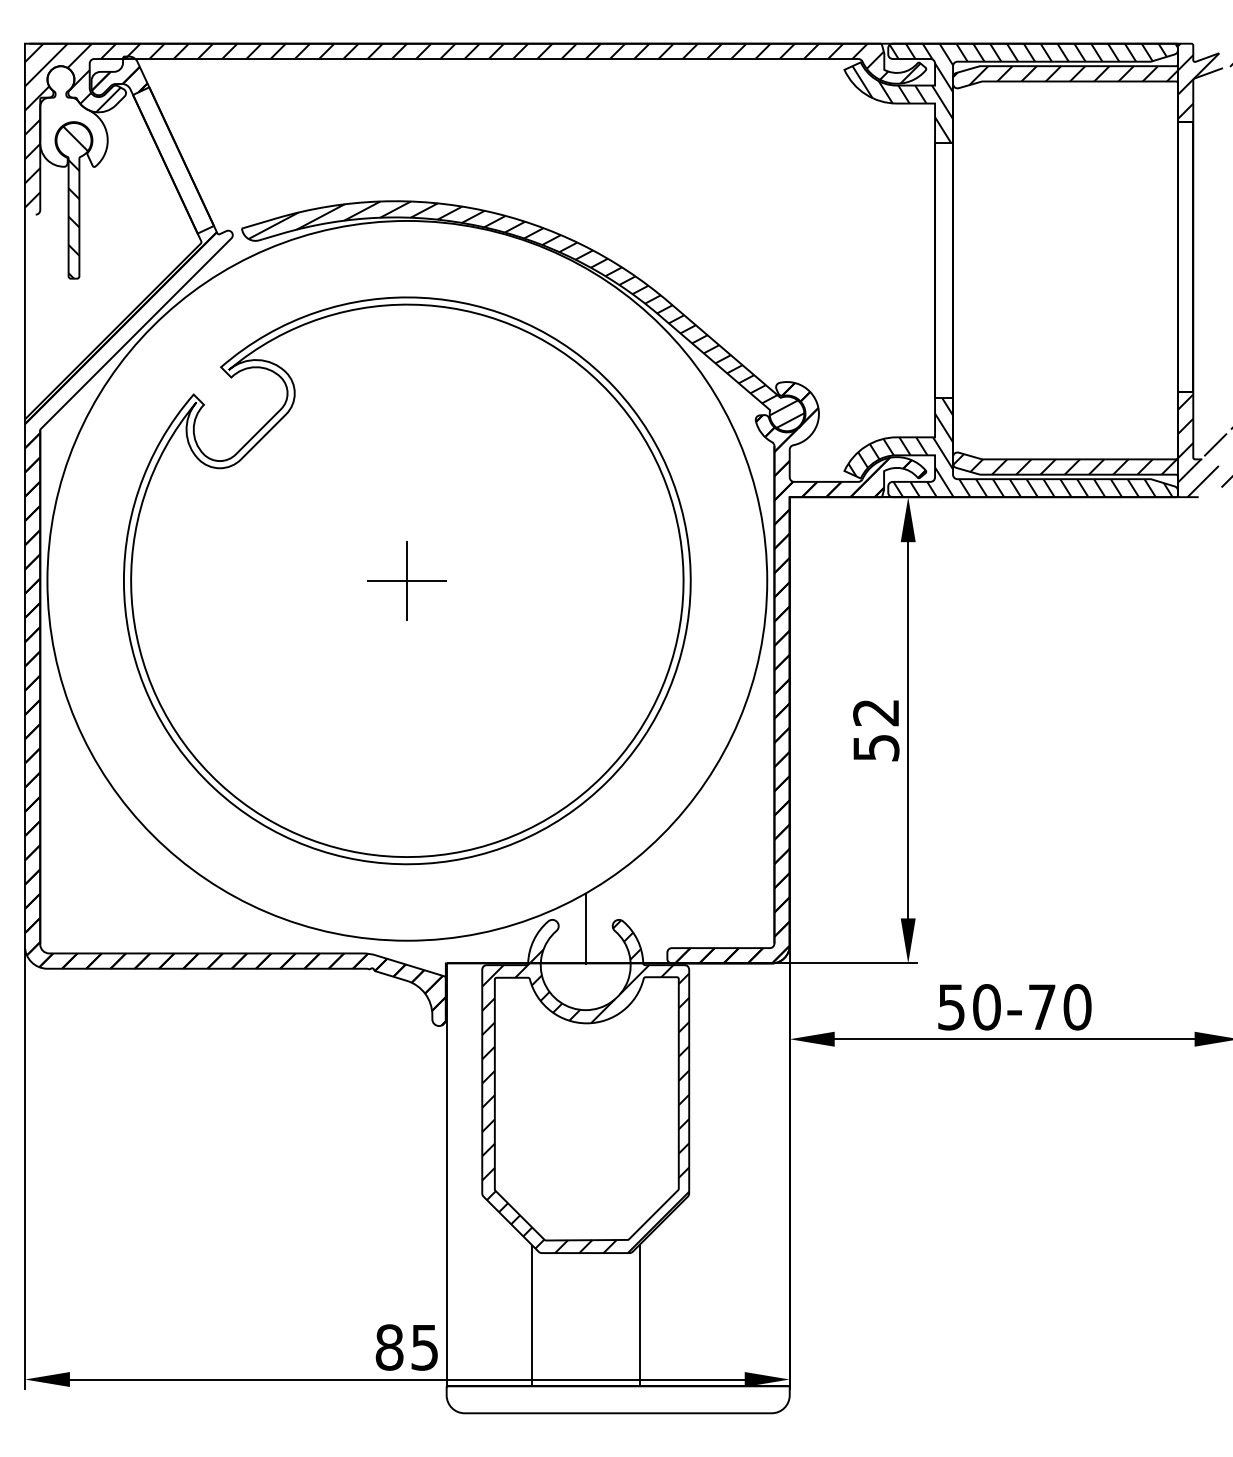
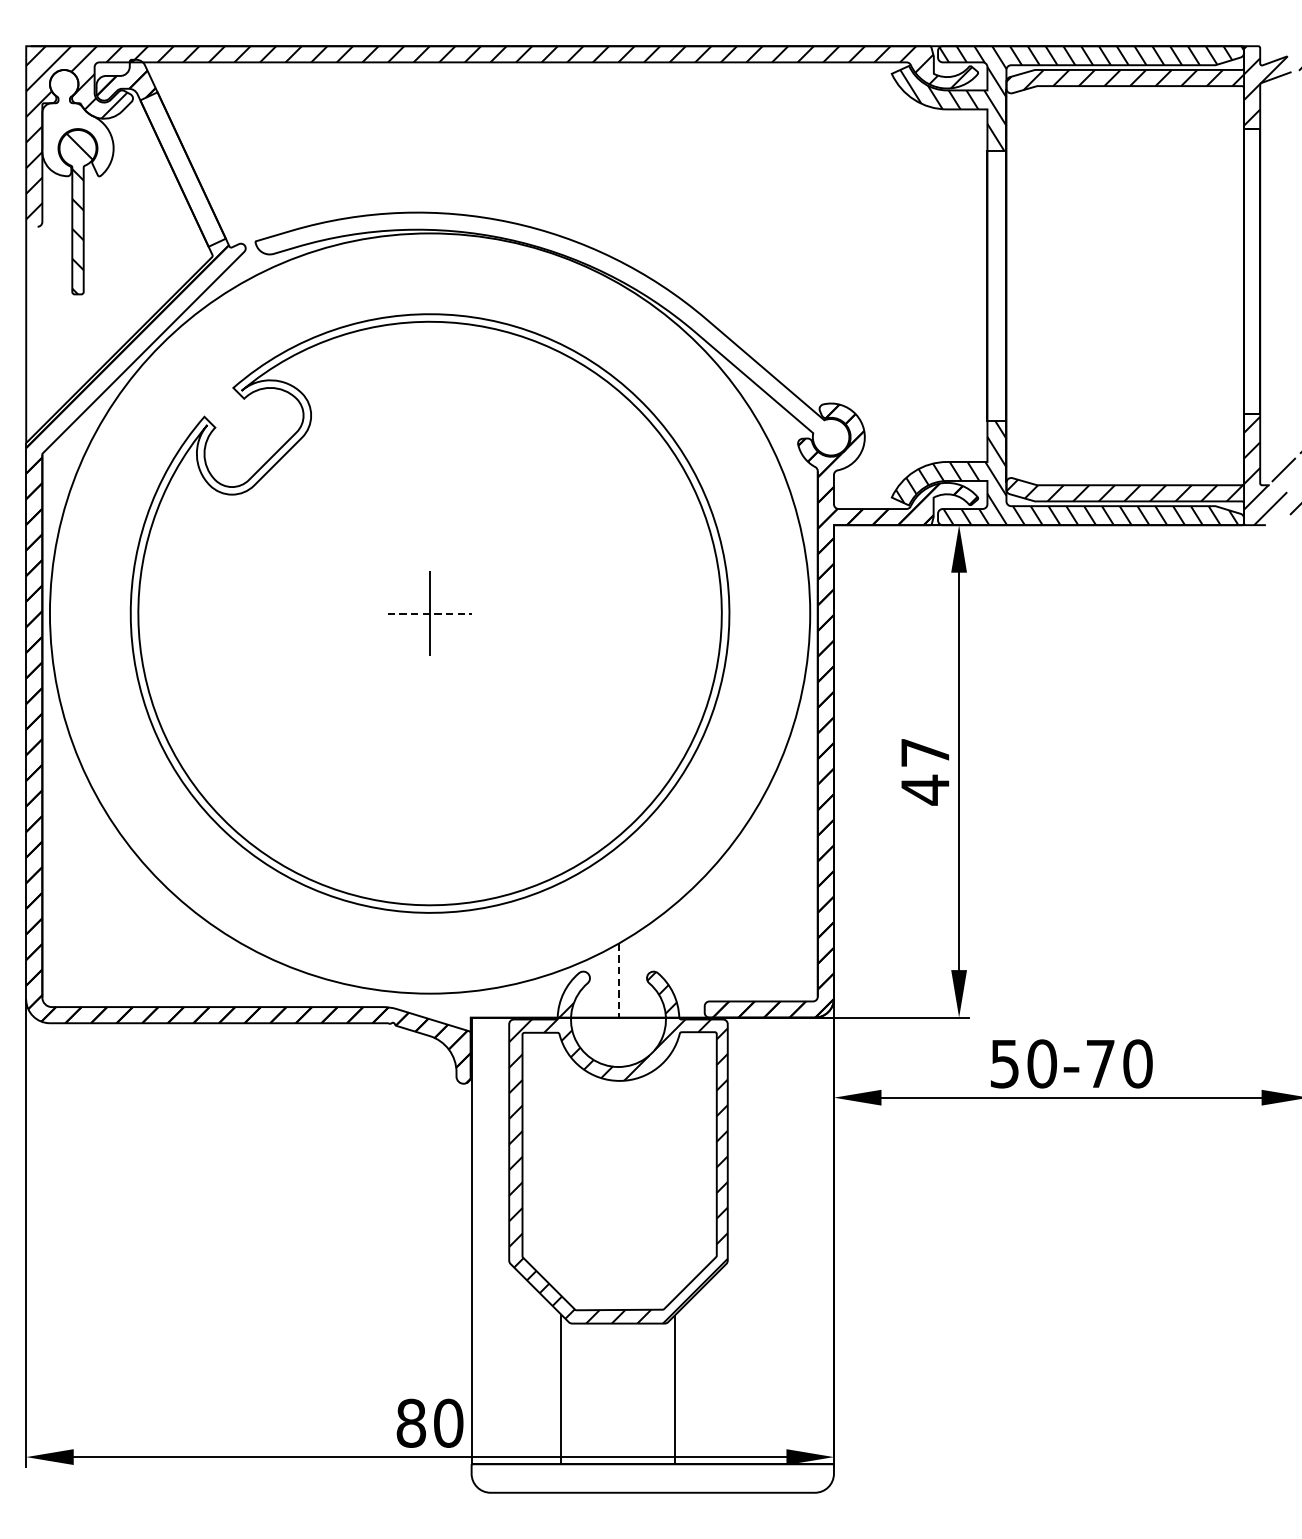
hatch: (526, 314) -> (555, 332), removed
line: (407, 580) -> (430, 613), solid -> dashed
text: (876, 730) -> (925, 771), 52 -> 47
line: (585, 929) -> (618, 981), solid -> dashed
text: (424, 1347) -> (448, 1423), 85 -> 80

